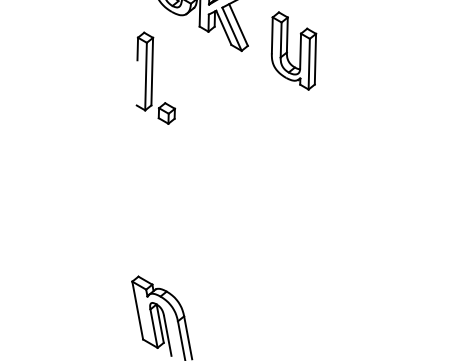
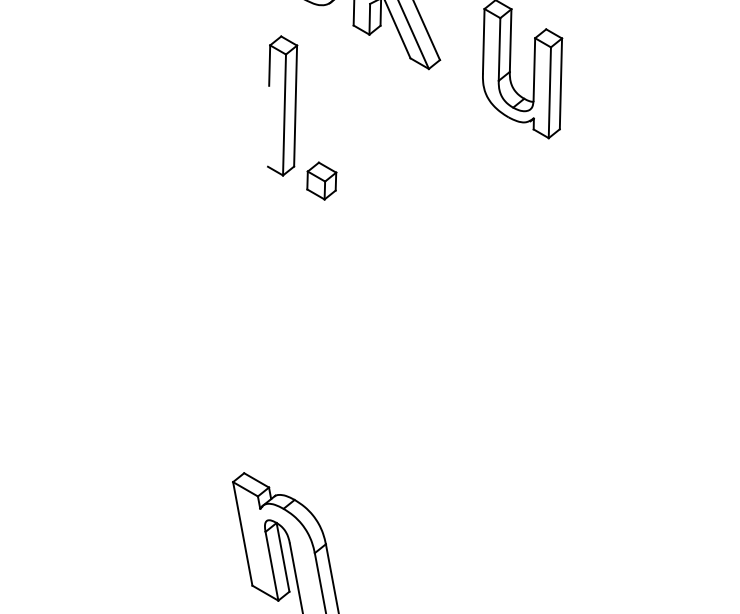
part: (155, 77) -> (301, 116), moved

